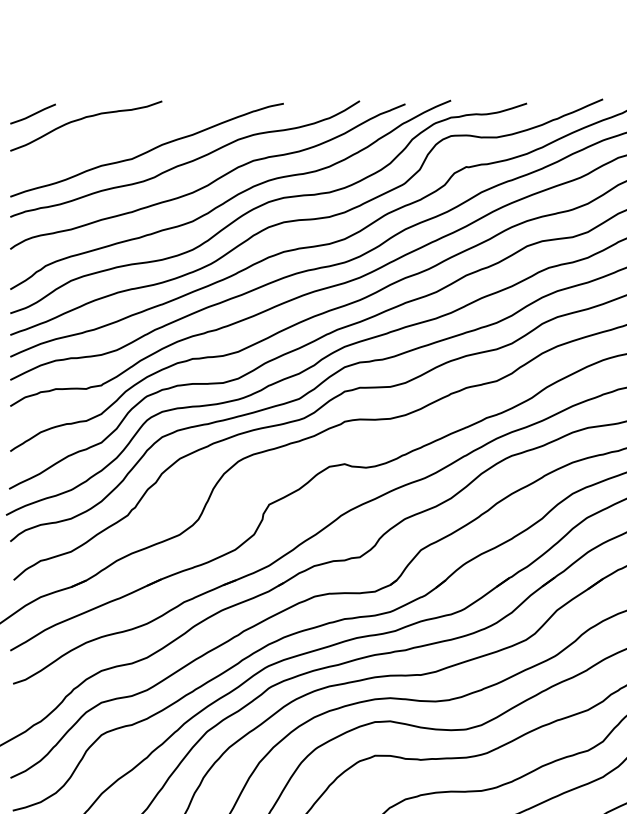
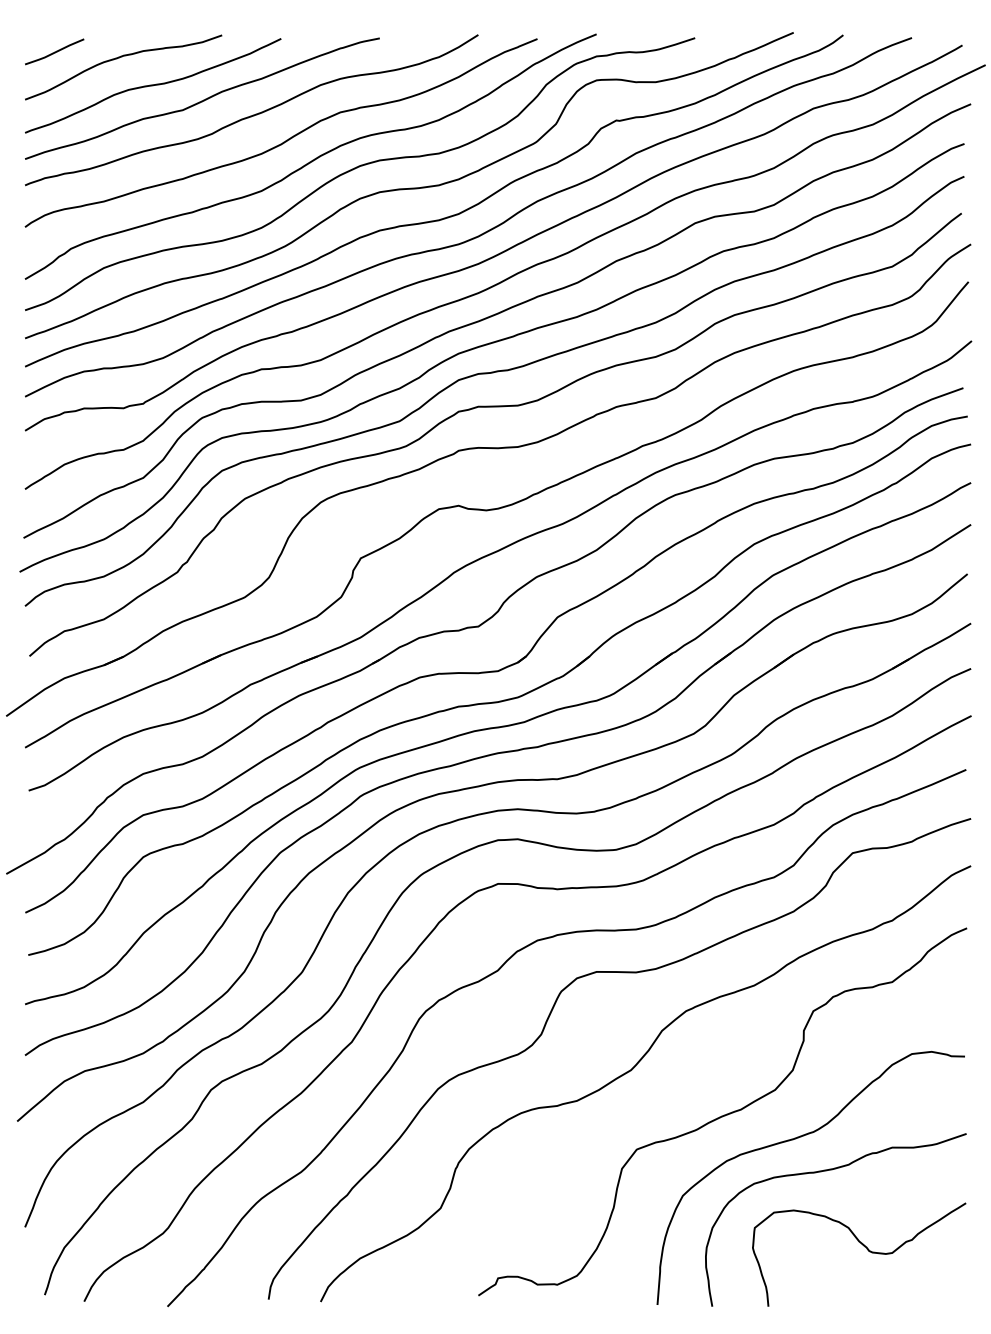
curve: (109, 140) -> (153, 85), added

